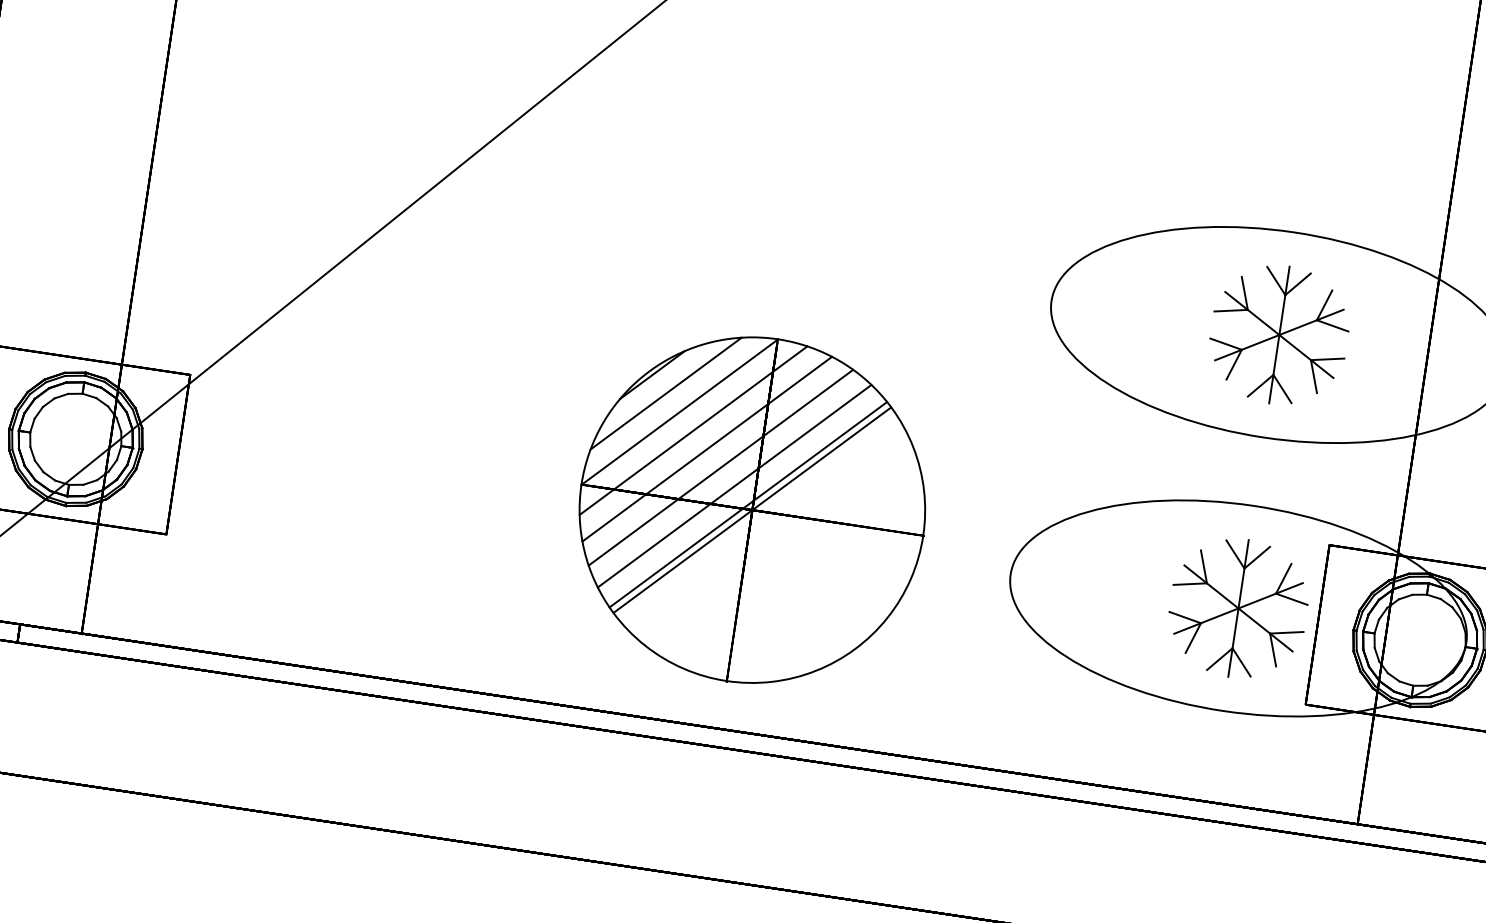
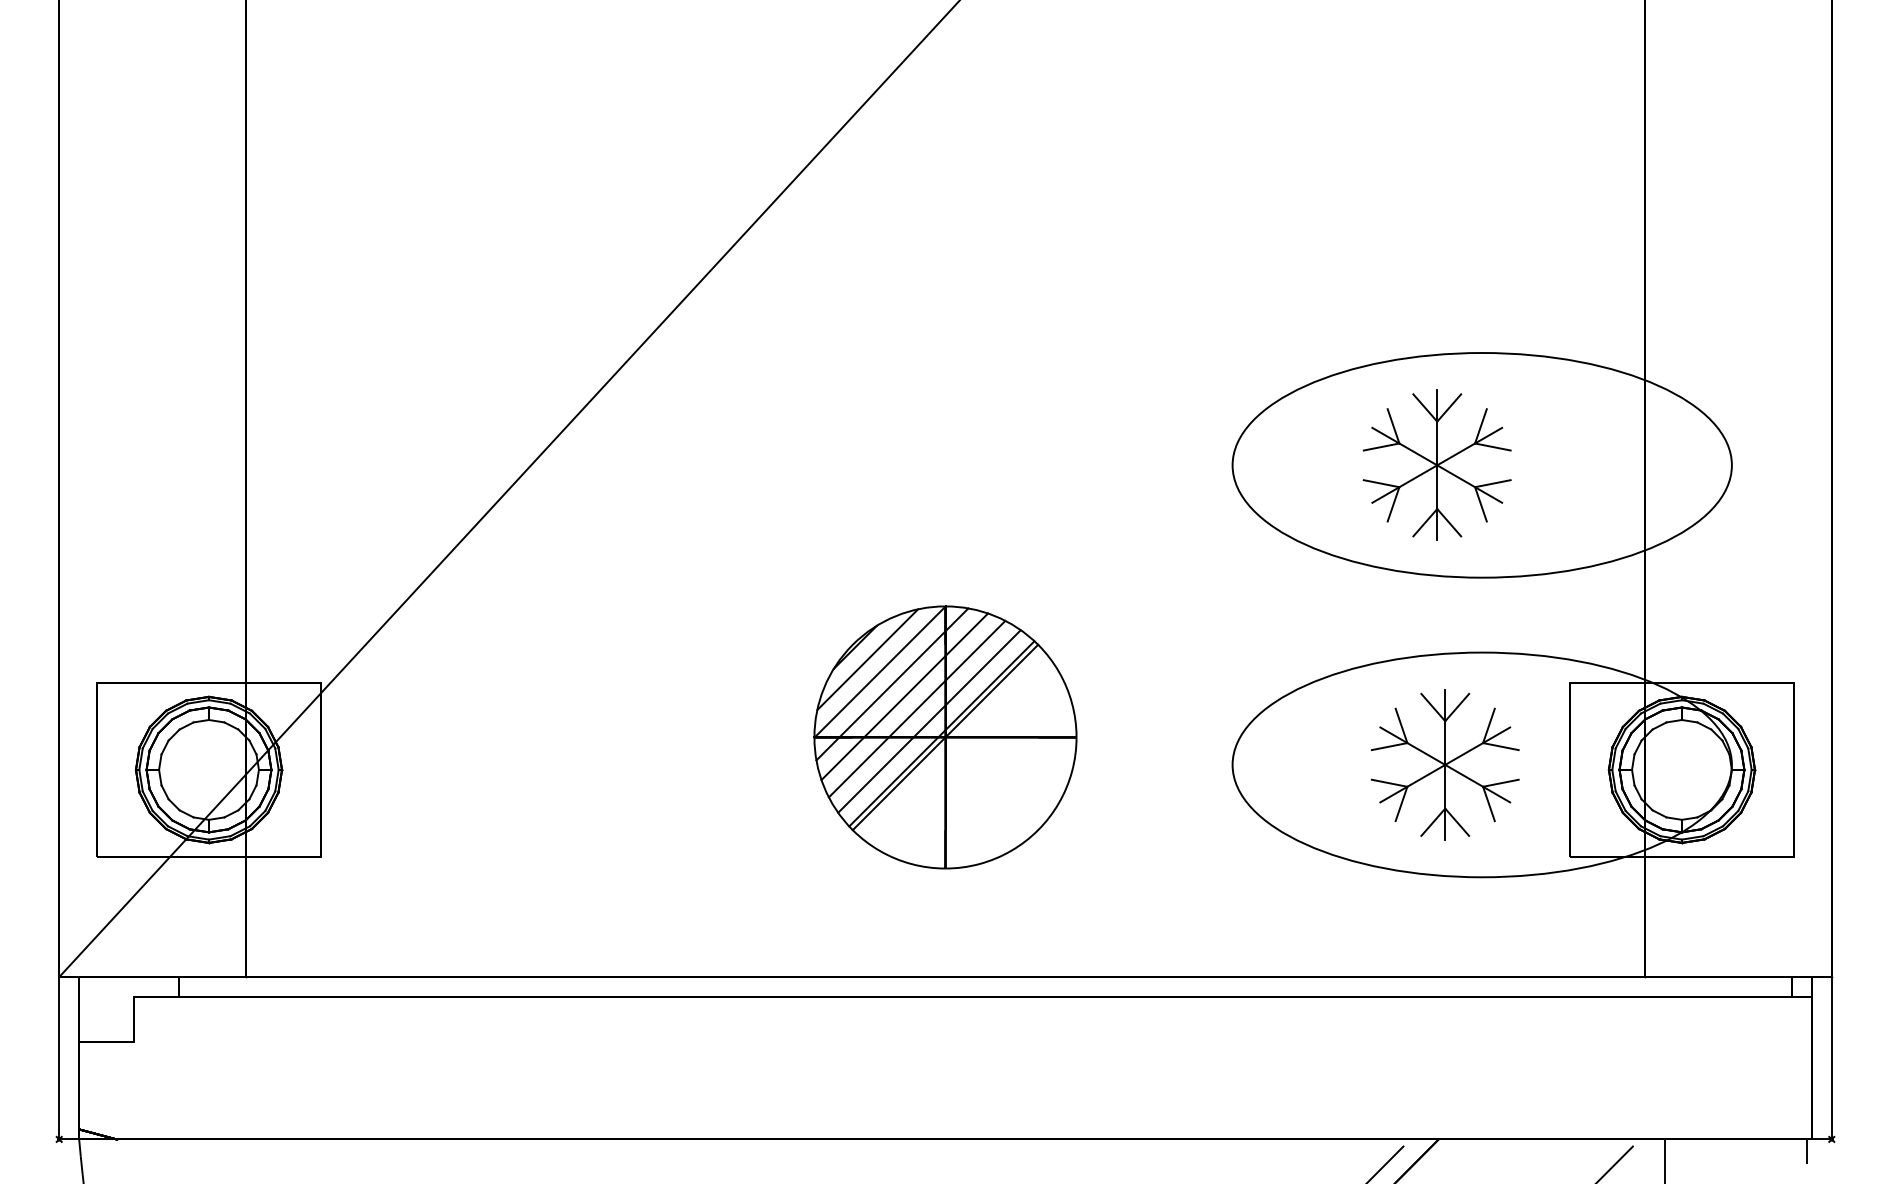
part: (1278, 334) -> (1436, 464), moved
part: (752, 510) -> (945, 737), size x0.7
part: (1237, 607) -> (1444, 764), moved

